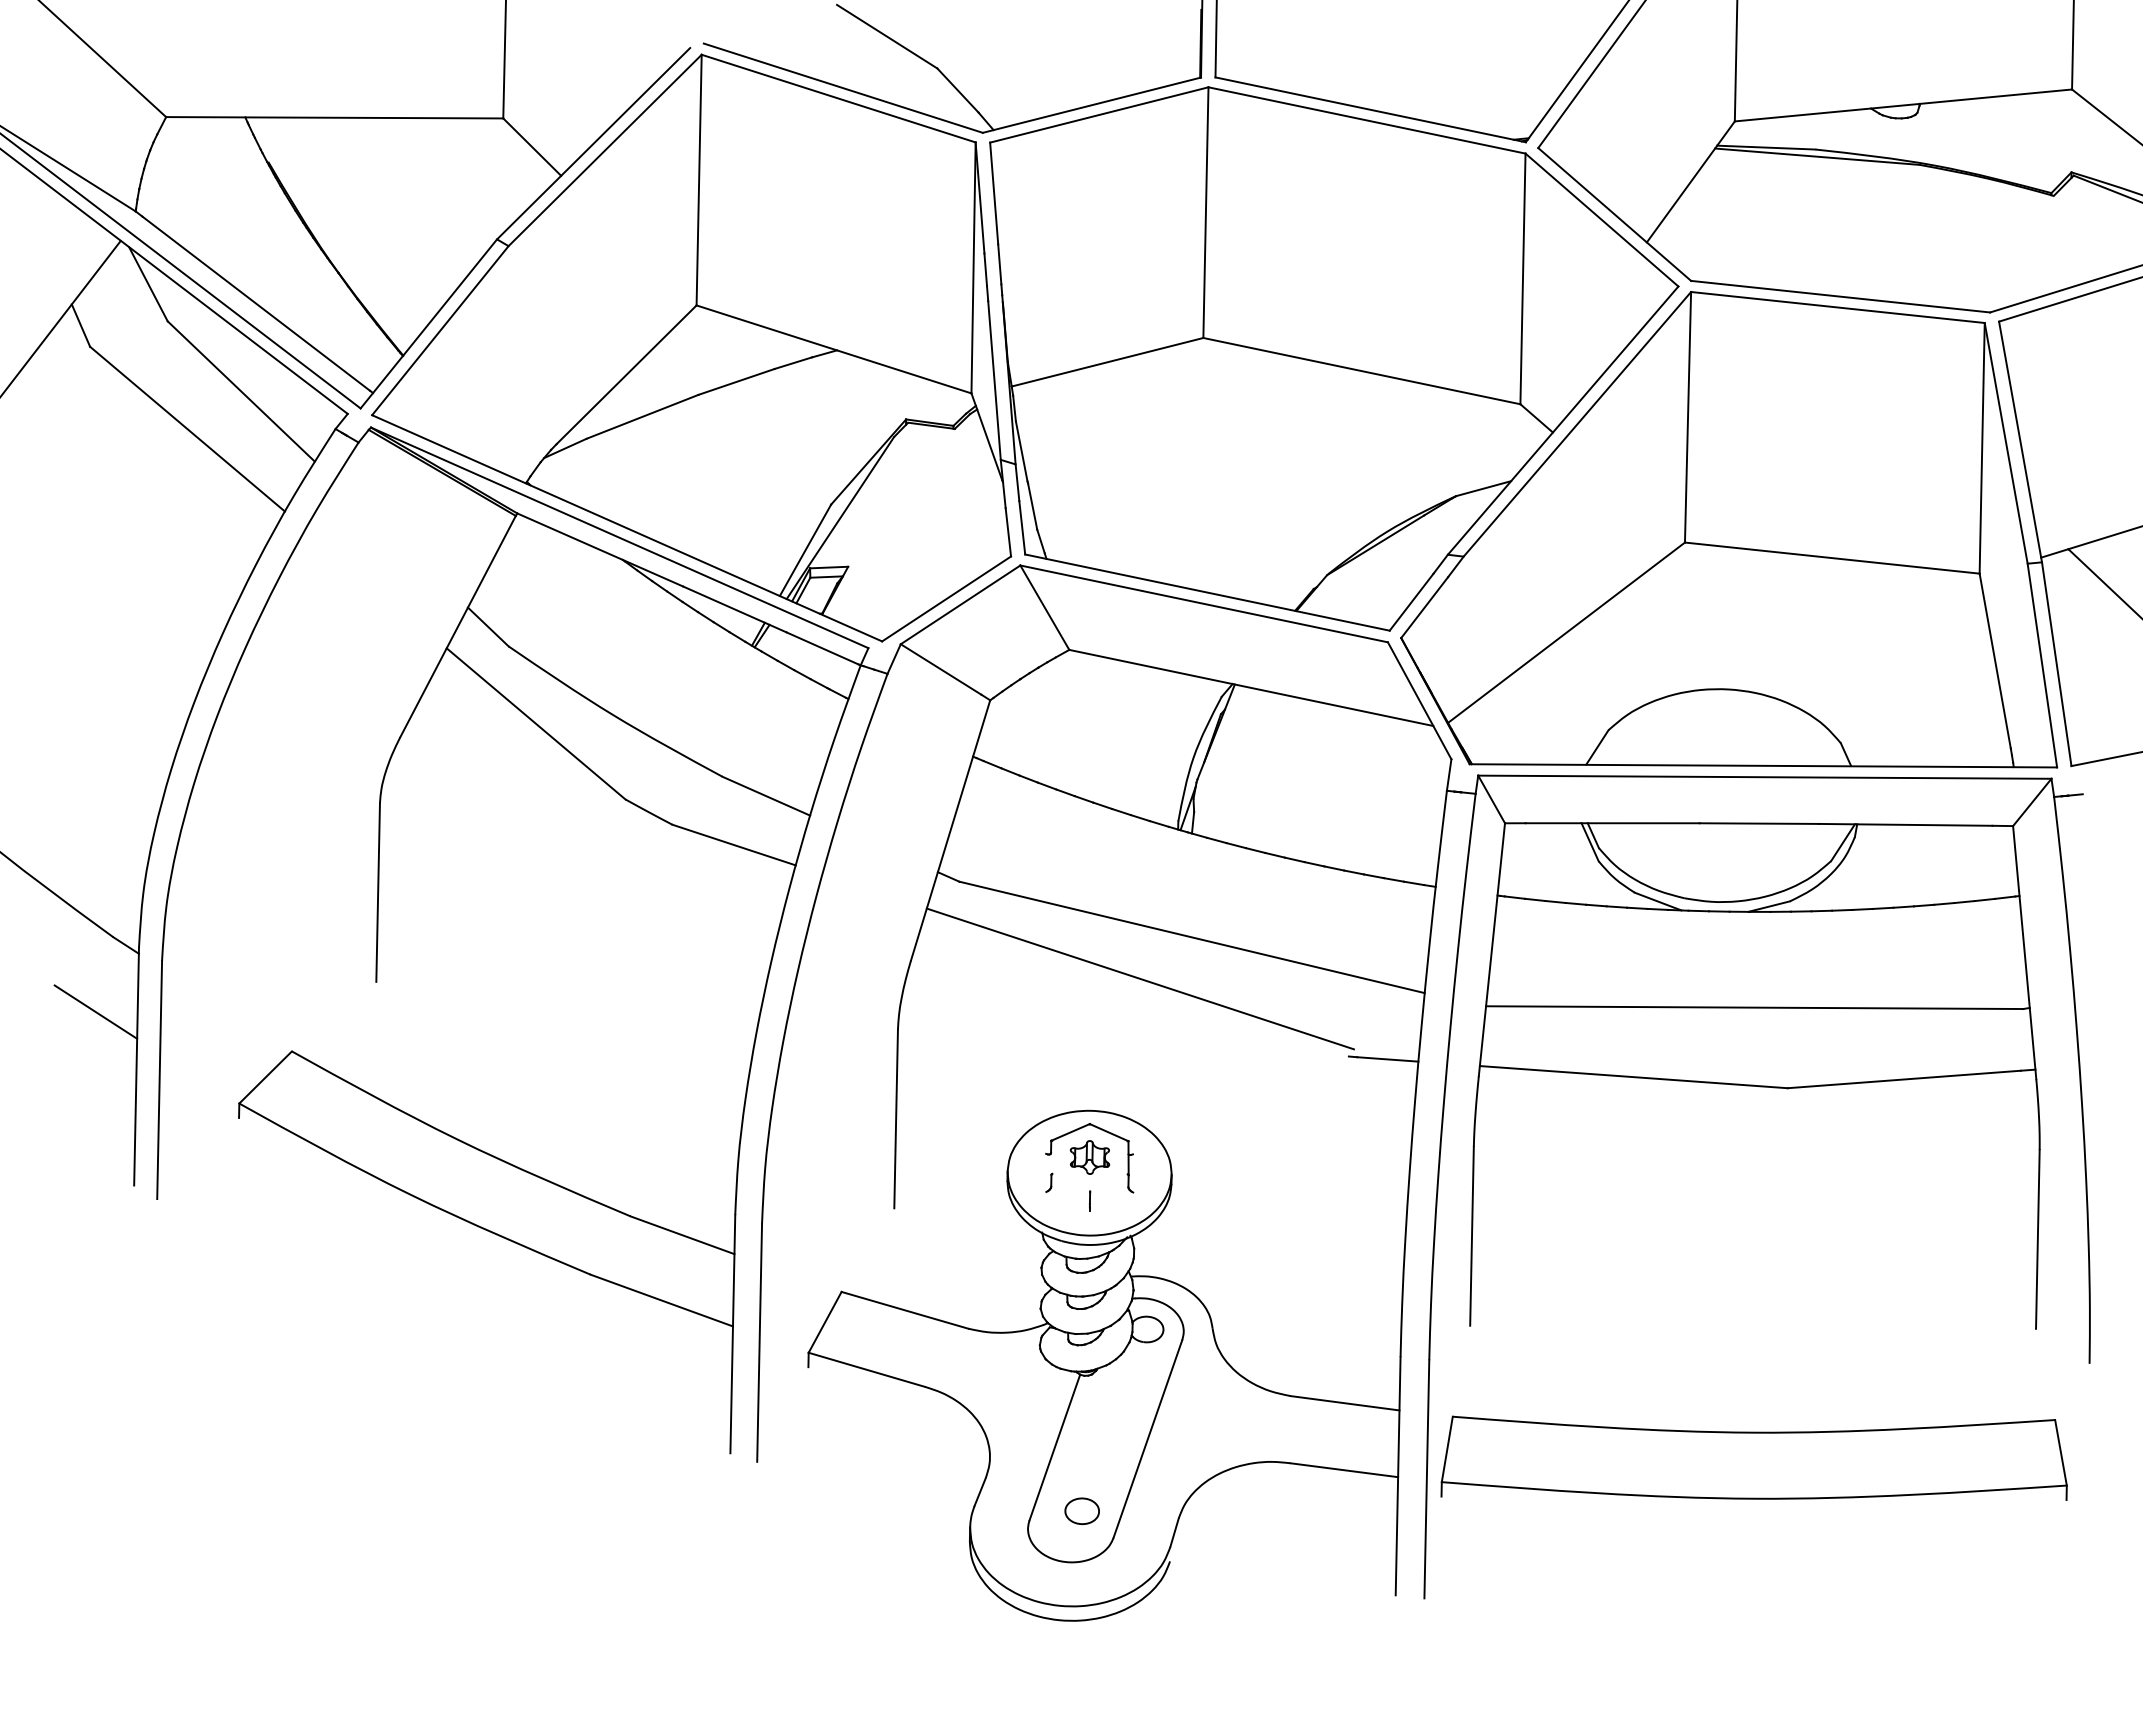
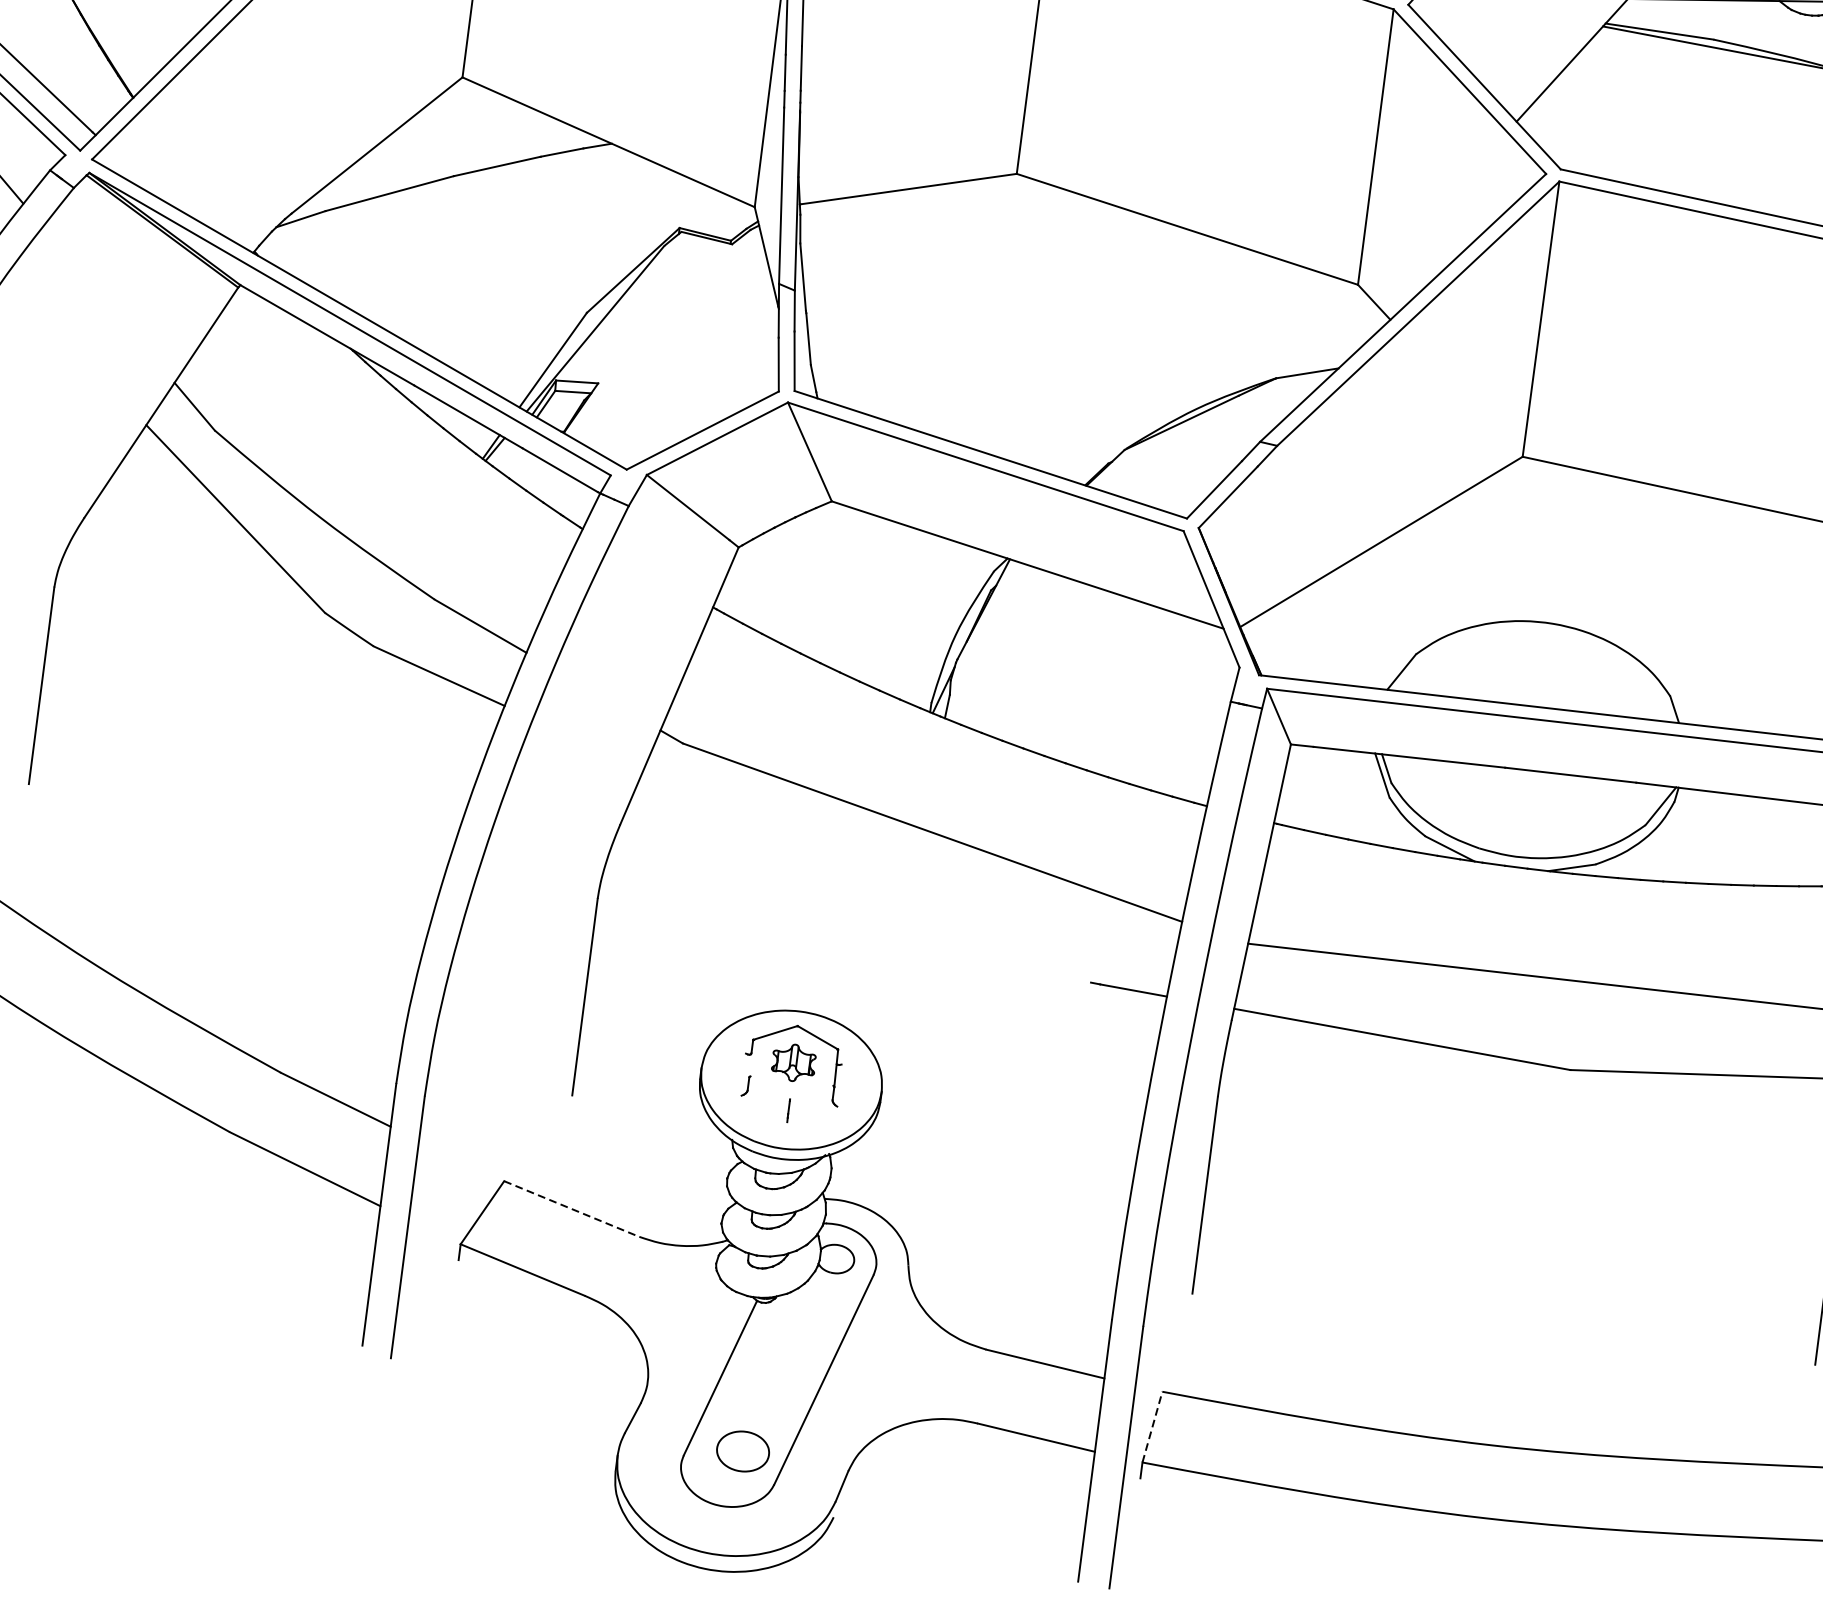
line: (1140, 978) -> (870, 871), removed
line: (904, 1310) -> (571, 1209), solid -> dashed
line: (1447, 1448) -> (1152, 1426), solid -> dashed
part: (1081, 1511) -> (742, 1451), size x1.4

